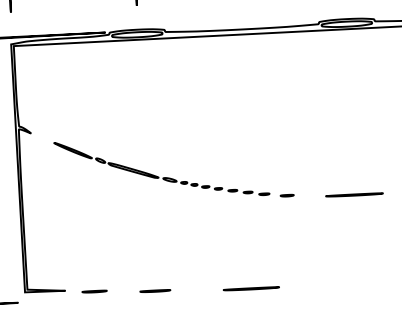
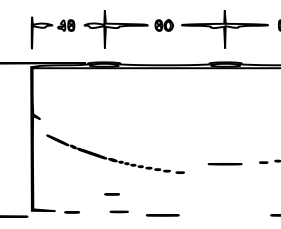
part: (173, 168) -> (115, 153), moved
line: (161, 257) -> (111, 194), added
line: (154, 290) -> (118, 211), moved

